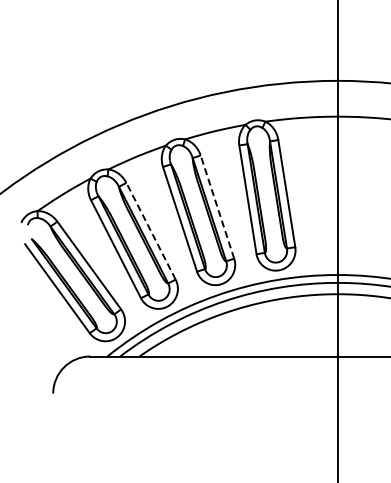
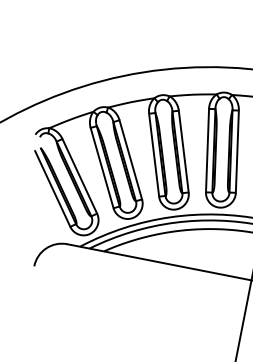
line: (217, 206) -> (183, 151), dashed -> solid
line: (150, 230) -> (130, 159), dashed -> solid

